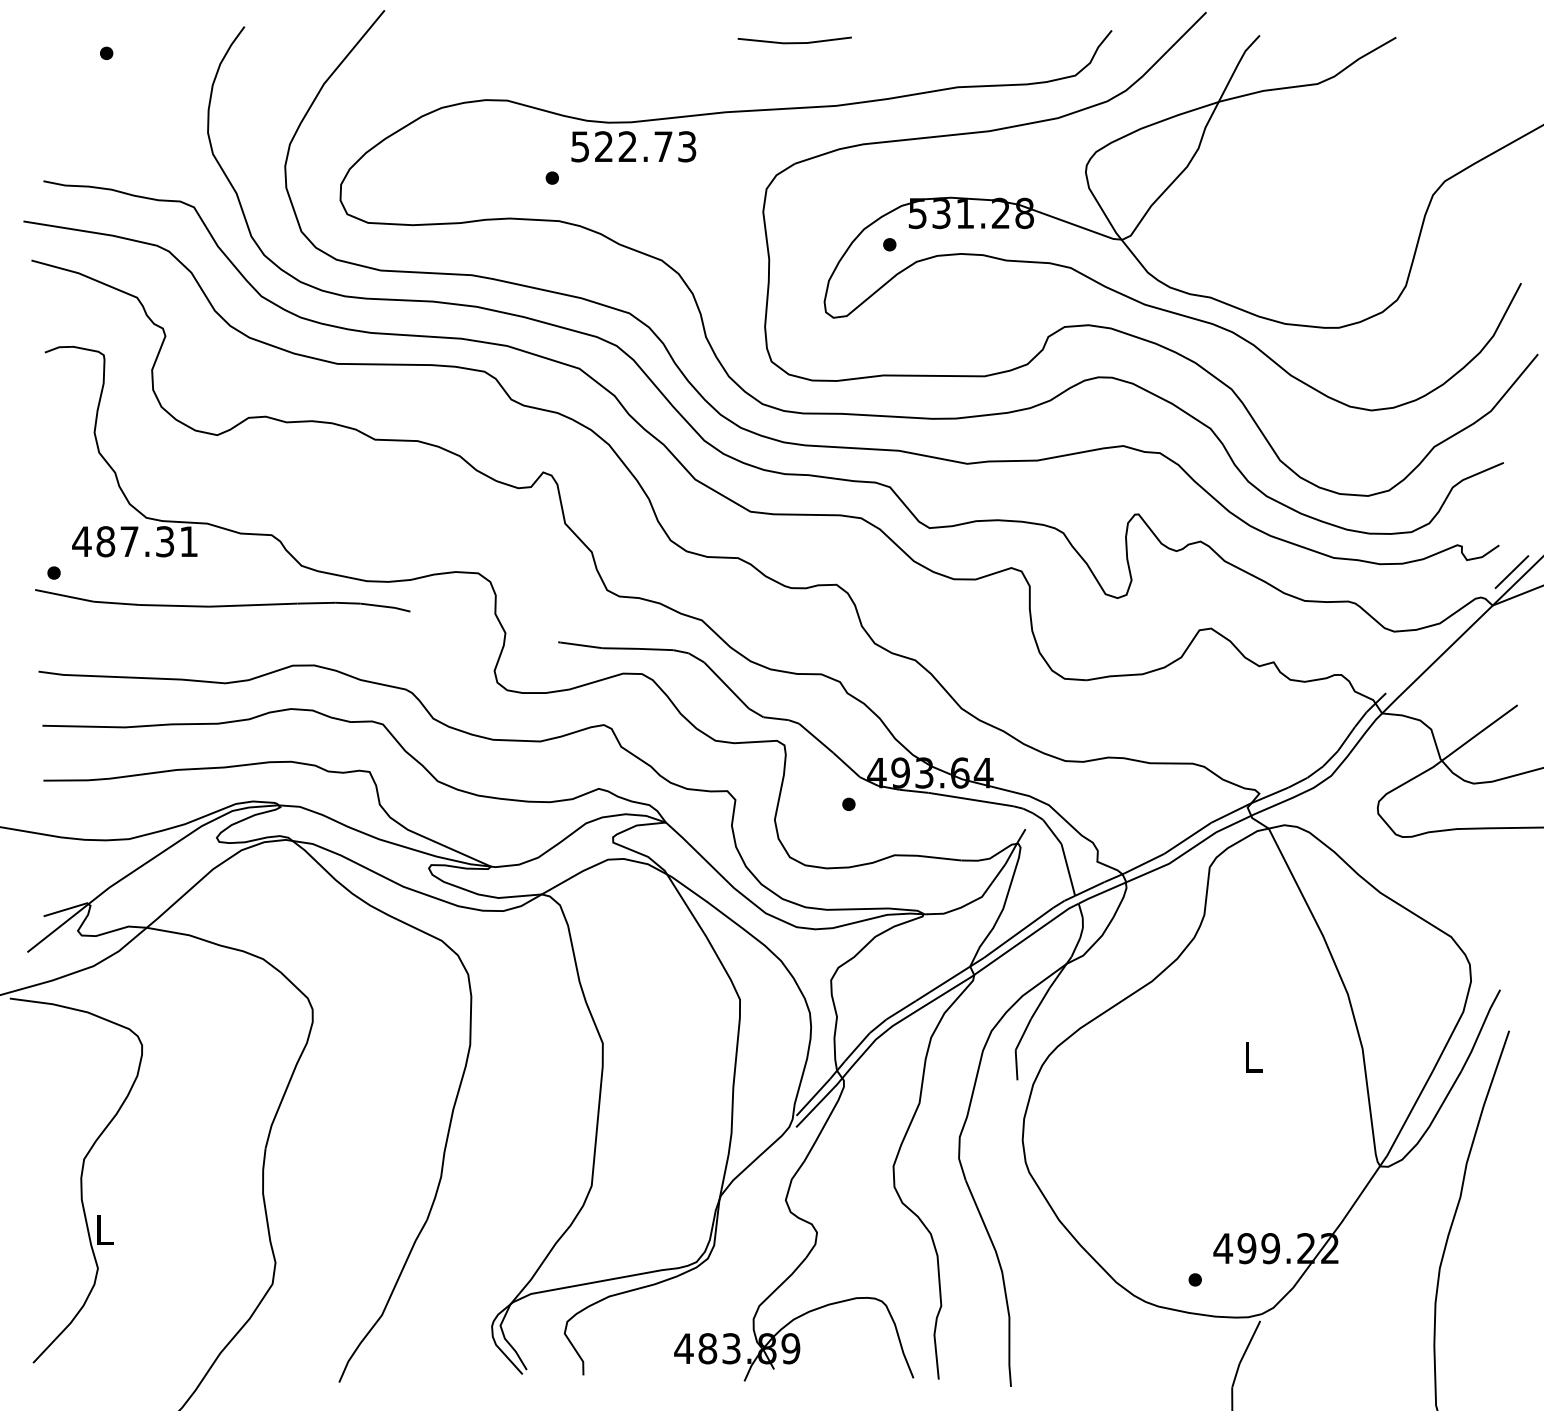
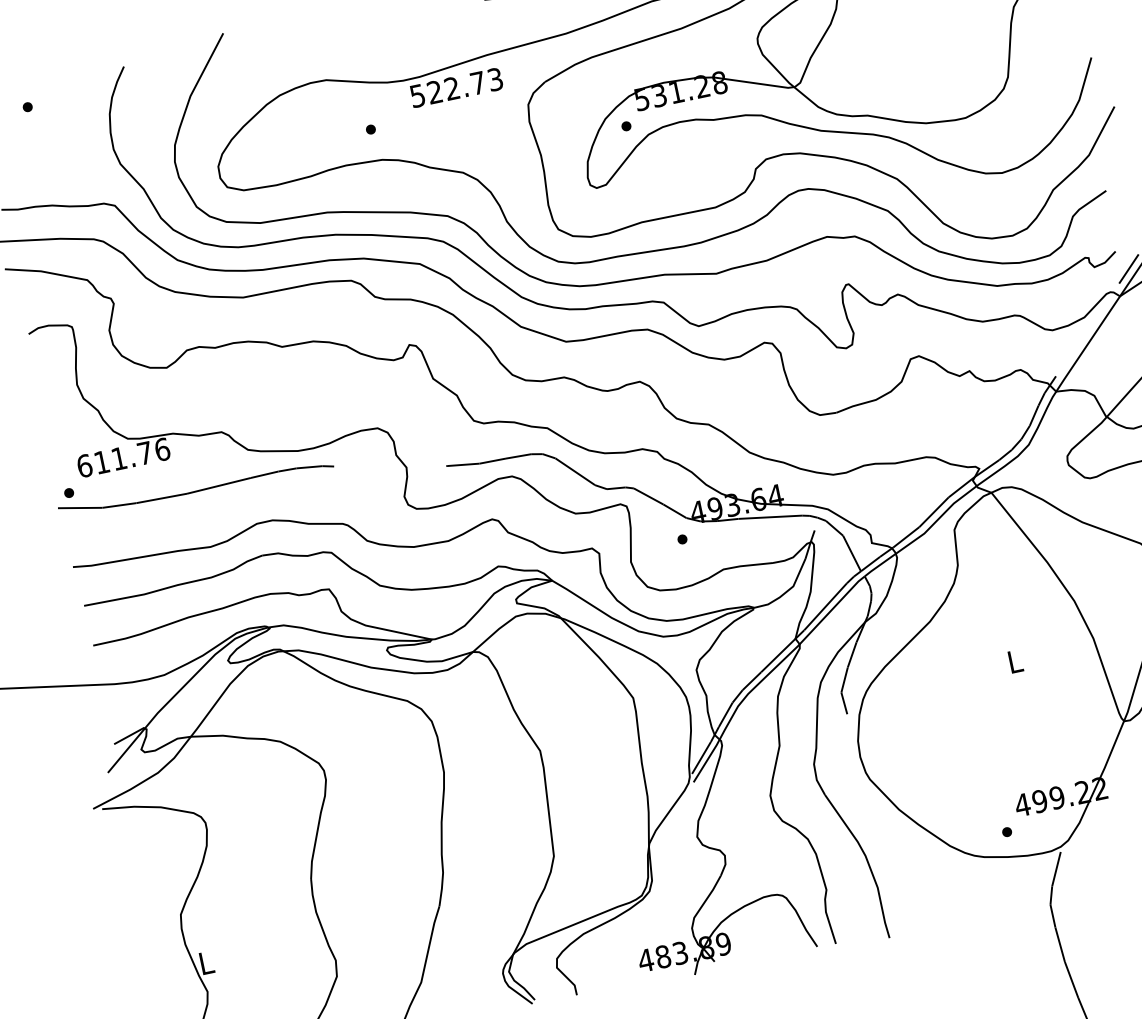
text: (633, 146) -> (456, 87), moved
text: (135, 541) -> (123, 457), 487.31 -> 611.76

